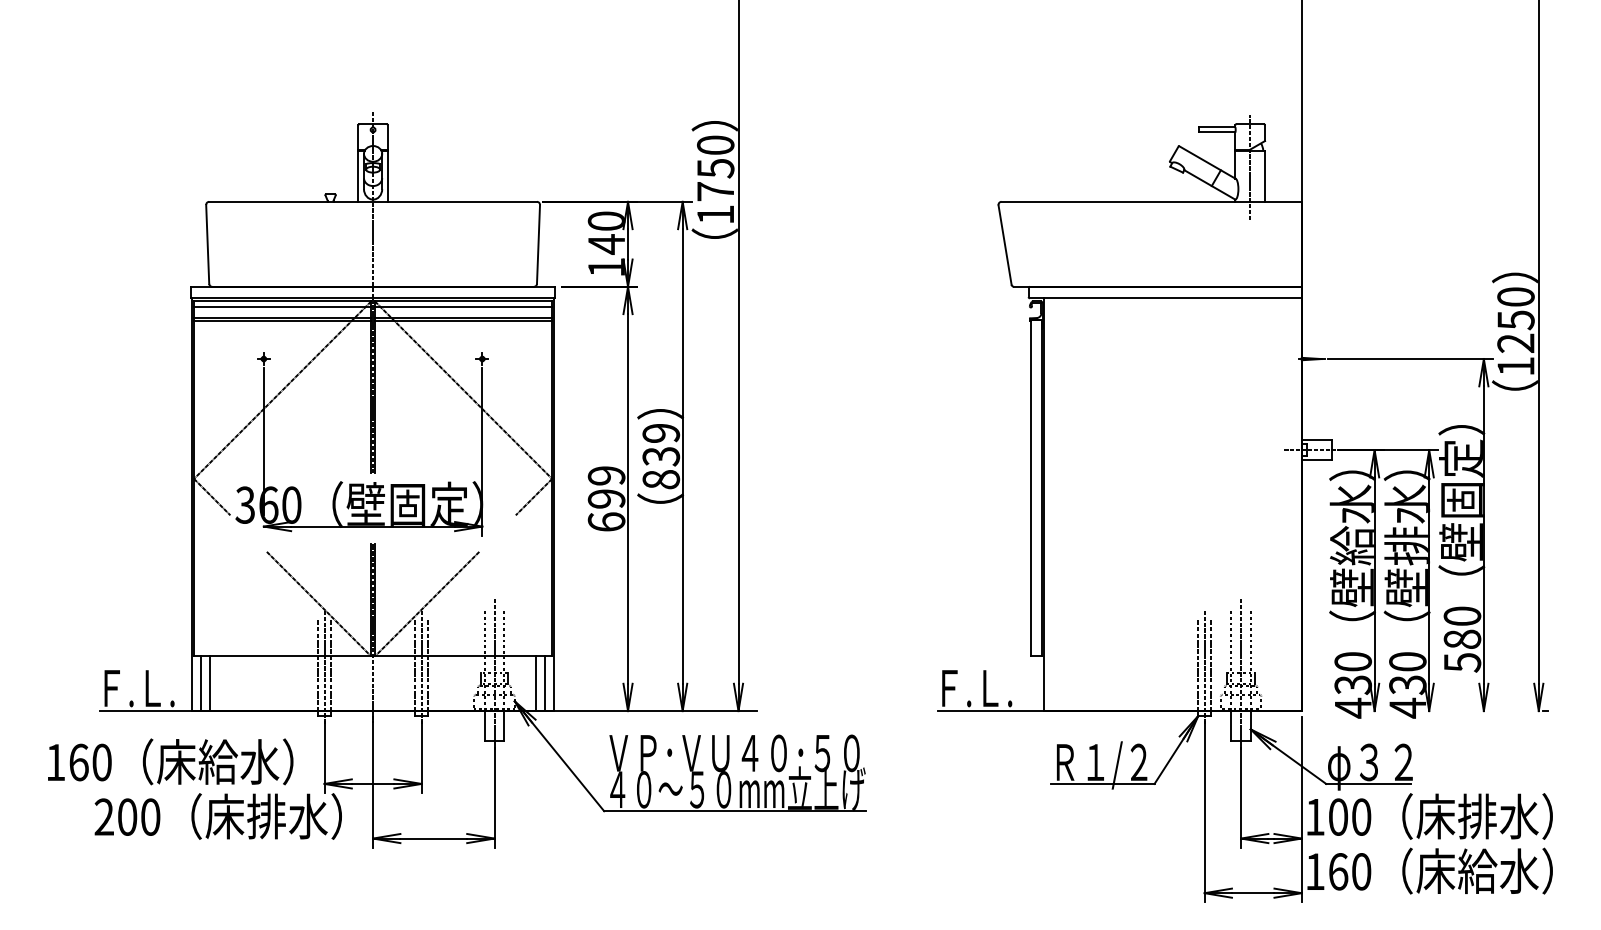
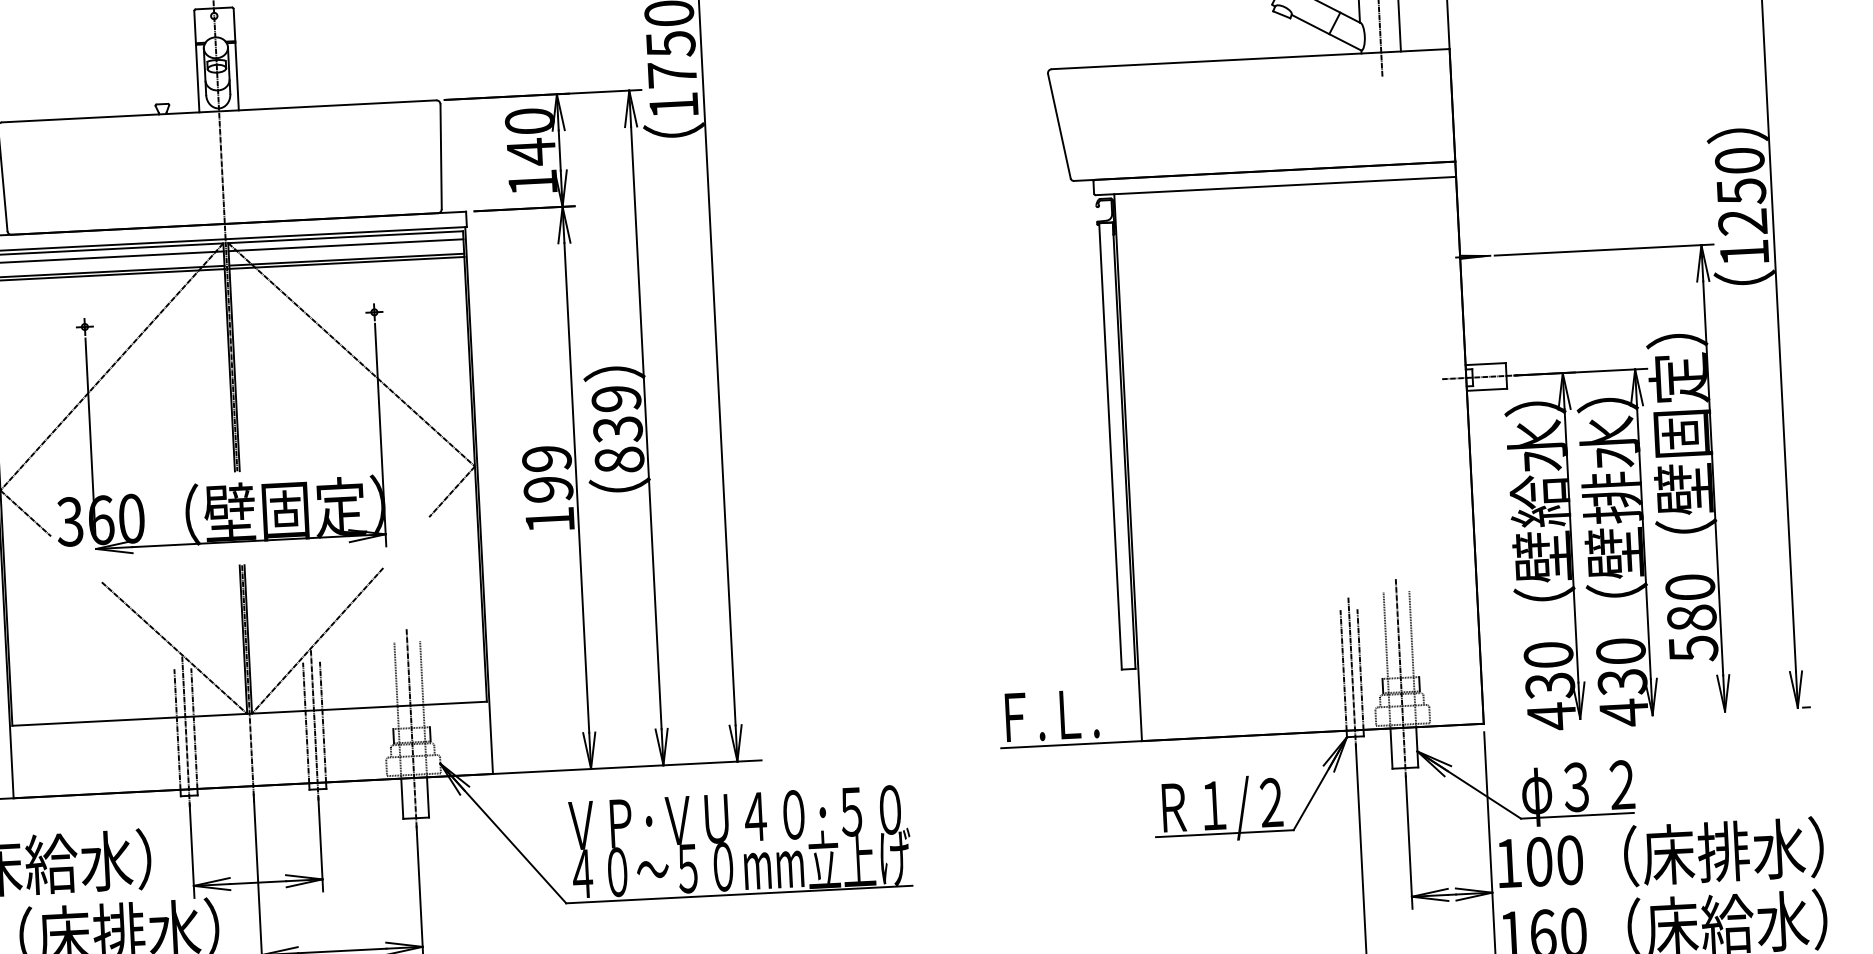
text: (606, 521) -> (549, 519), 699 -> 199
line: (201, 683) -> (24, 761), removed
line: (210, 683) -> (35, 760), removed
line: (535, 683) -> (466, 738), removed
line: (544, 683) -> (478, 738), removed

